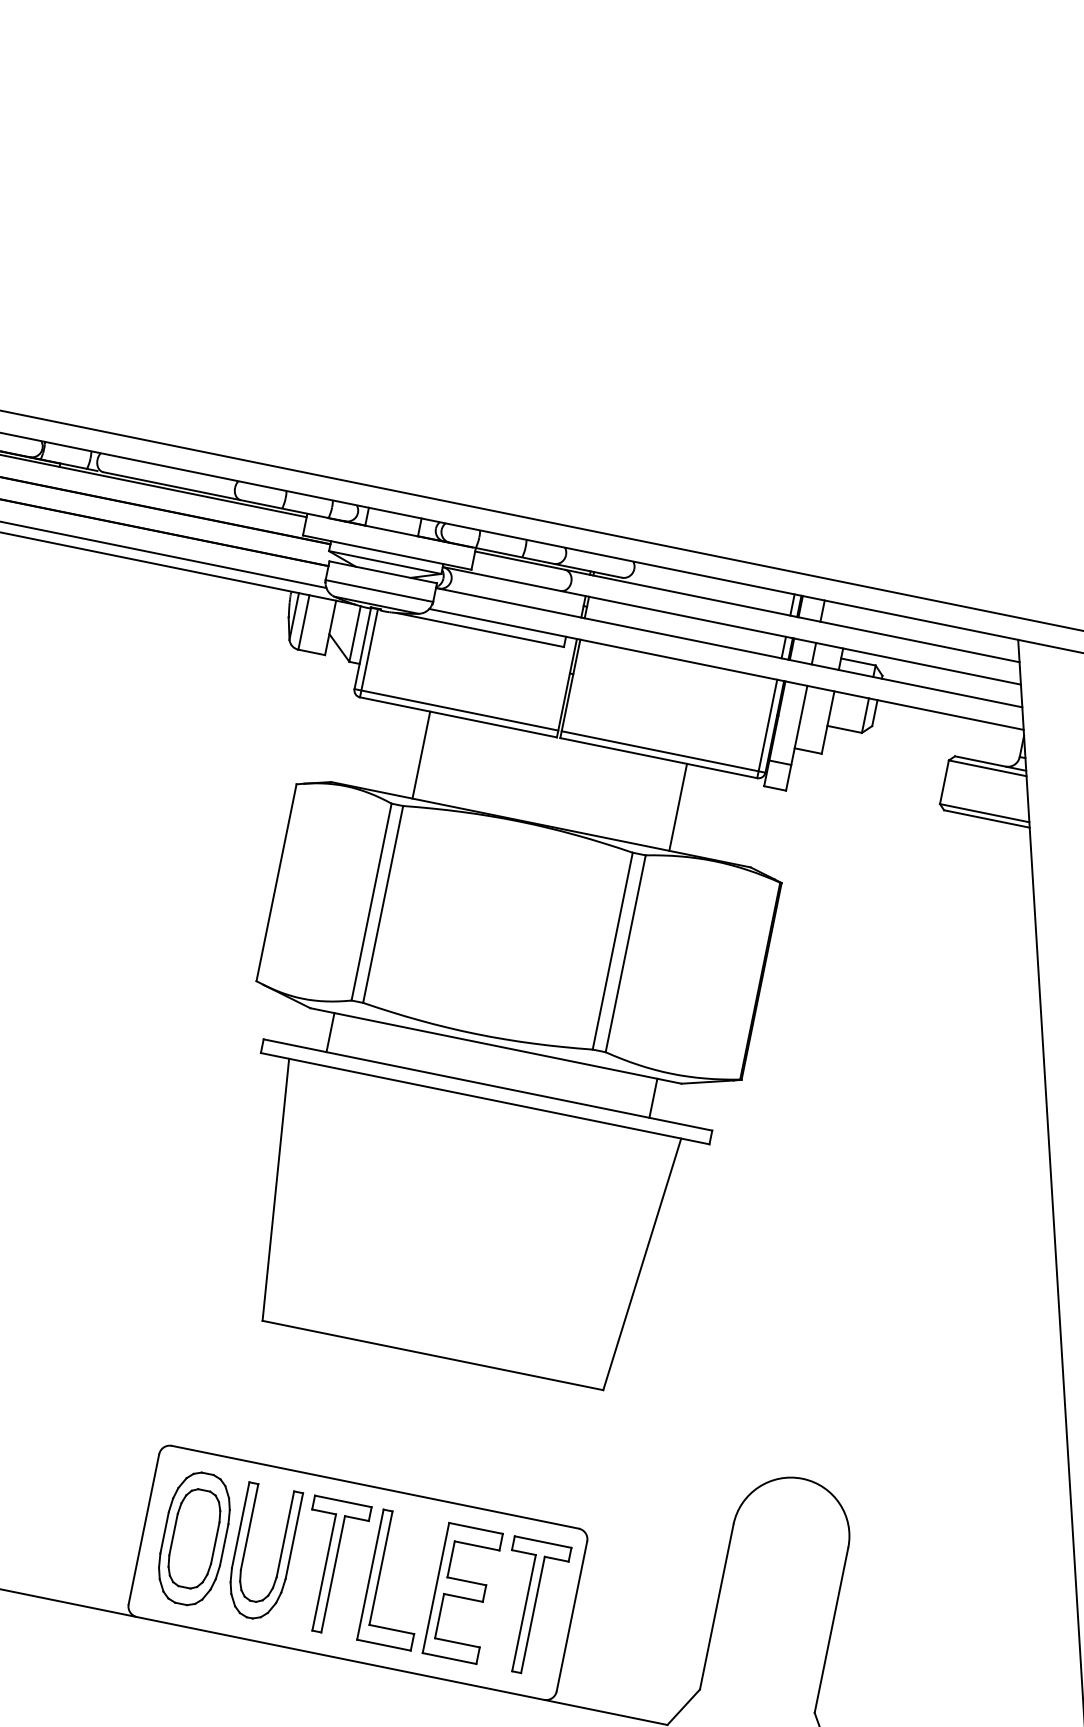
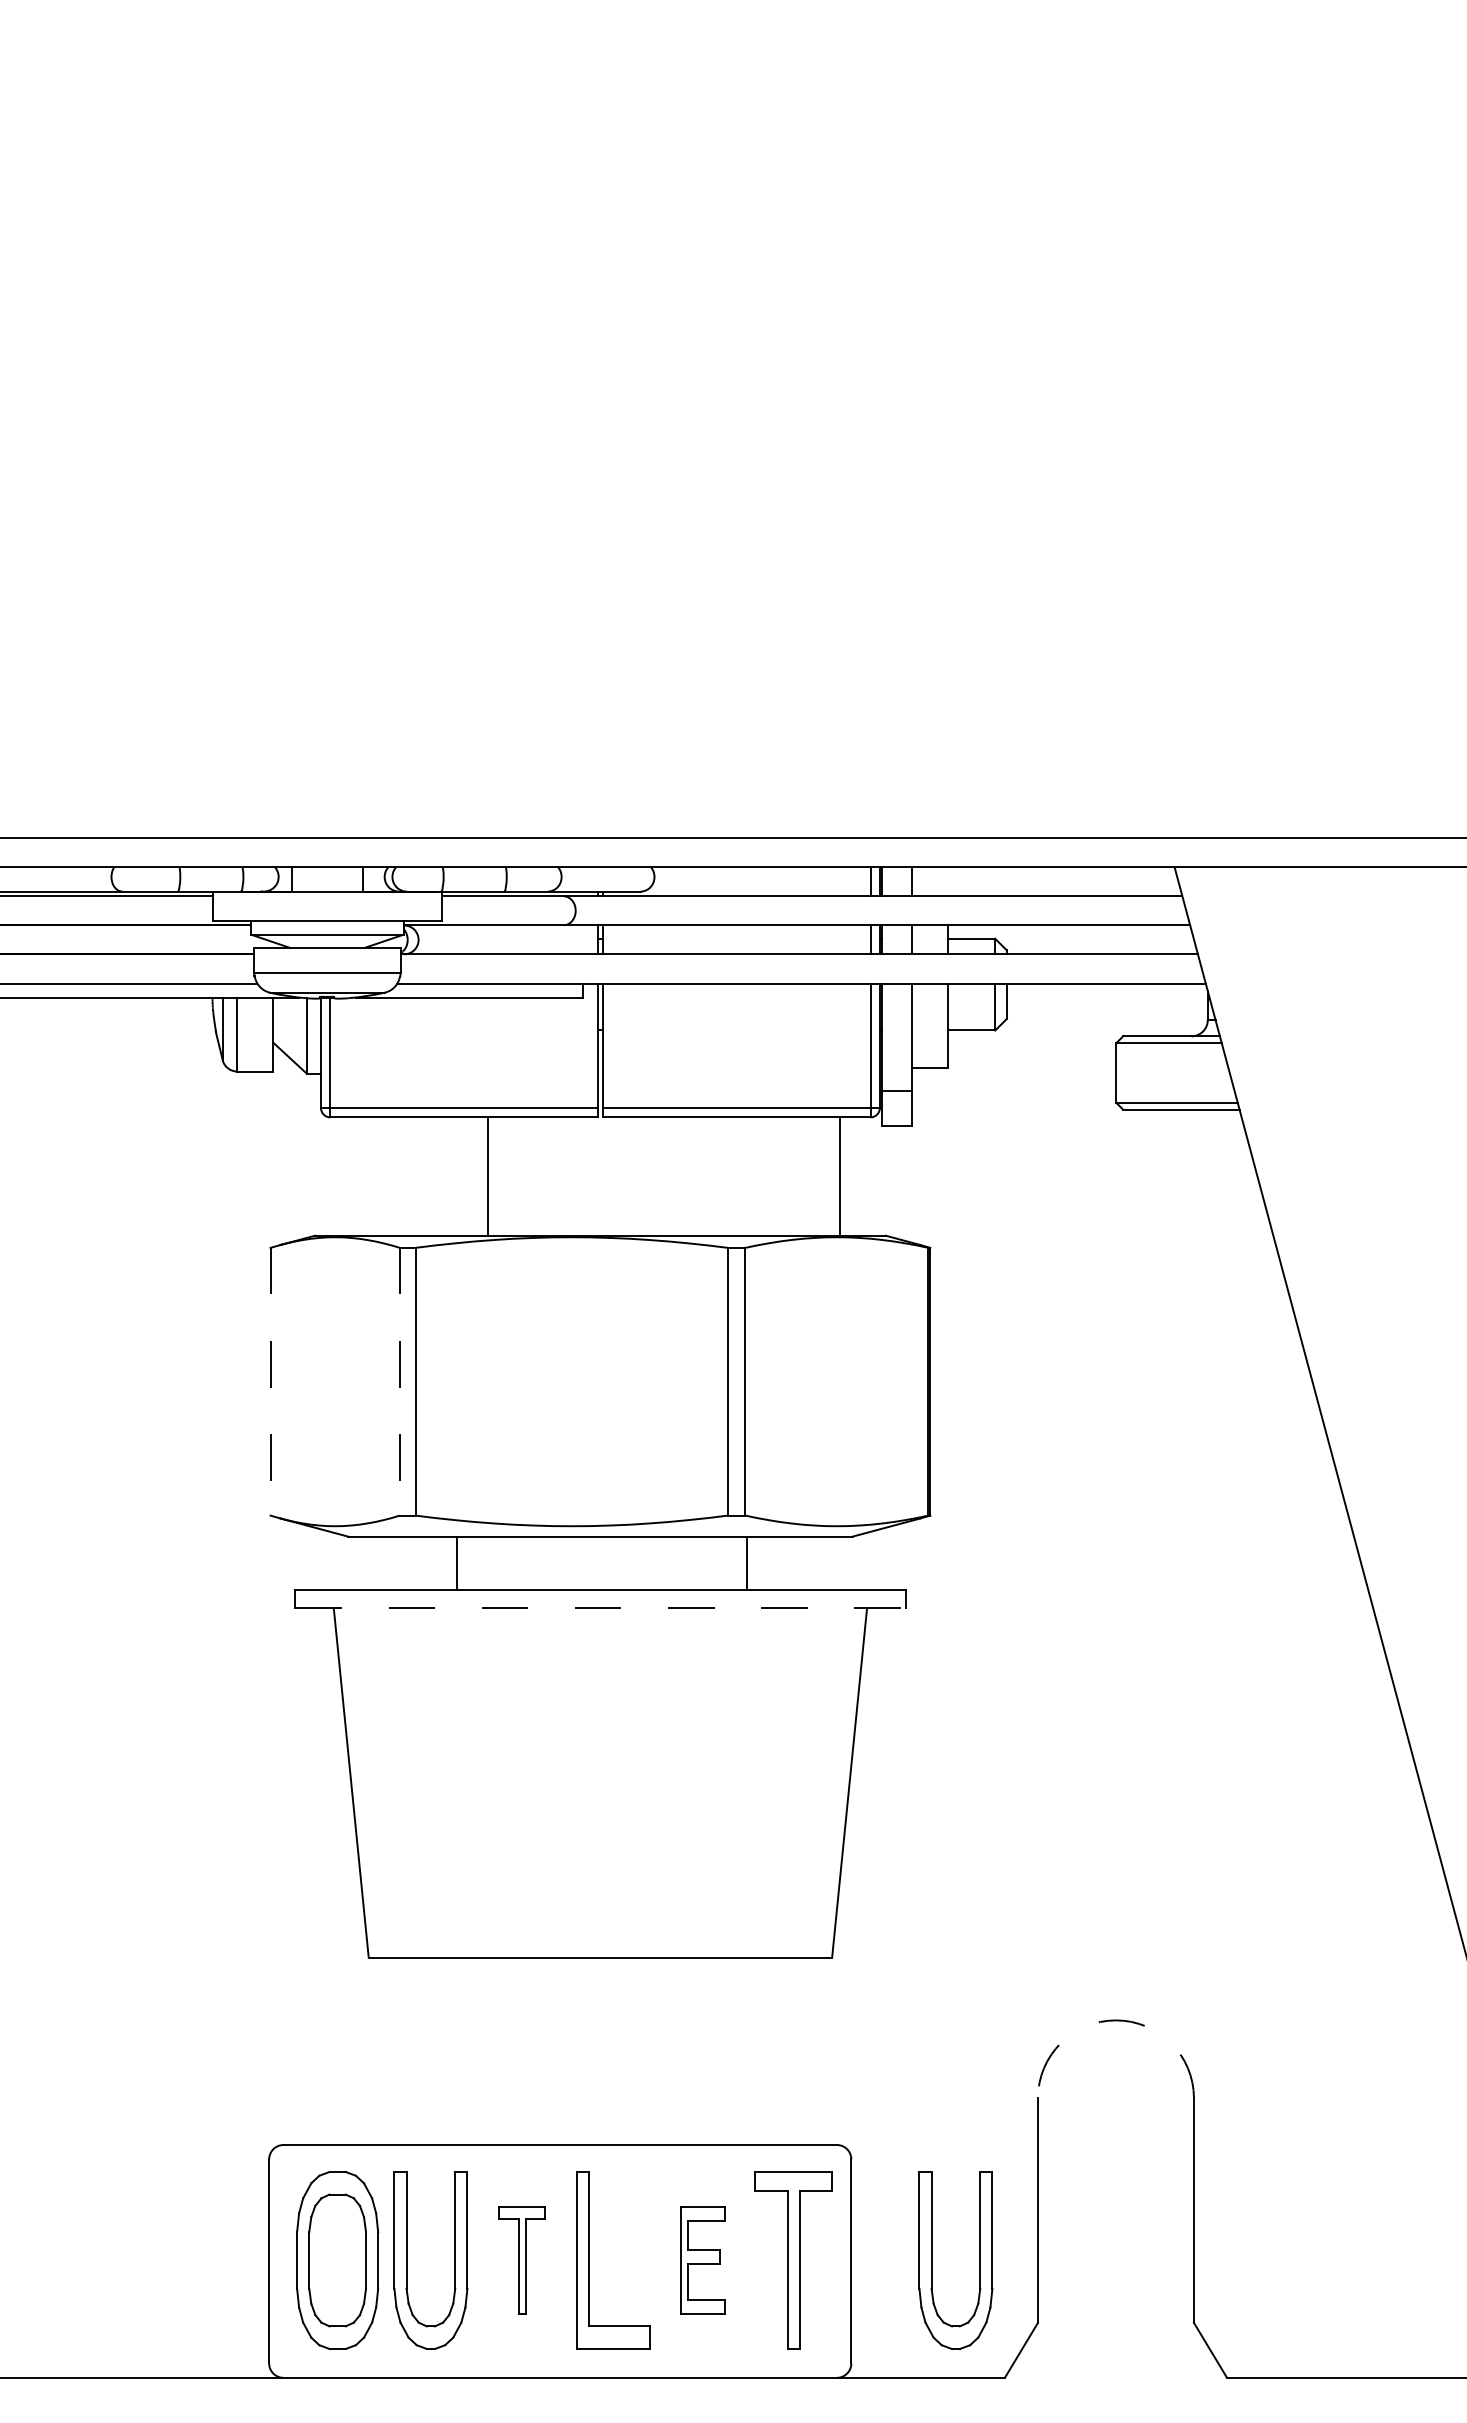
line: (421, 755) -> (487, 1176), moved
line: (678, 807) -> (840, 1176), moved
line: (276, 882) -> (270, 1381), solid -> dashed
line: (371, 901) -> (399, 1381), solid -> dashed
line: (330, 1032) -> (456, 1562), moved
line: (653, 1097) -> (747, 1562), moved
line: (485, 1098) -> (600, 1608), solid -> dashed
arc: (802, 1478) -> (1115, 2020), solid -> dashed
part: (330, 1566) -> (522, 2260), size x0.6
part: (462, 1593) -> (702, 2260), size x0.6
part: (631, 1627) -> (932, 2260), added

